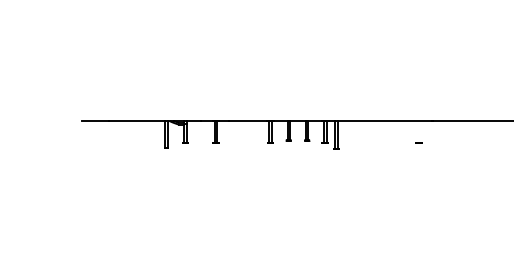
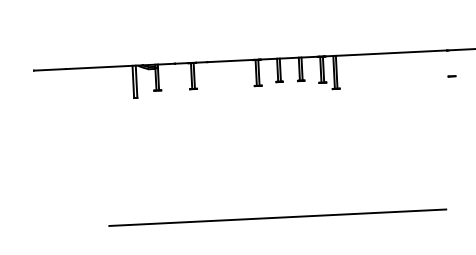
part: (418, 142) -> (451, 75), moved
line: (281, 255) -> (277, 217), added

